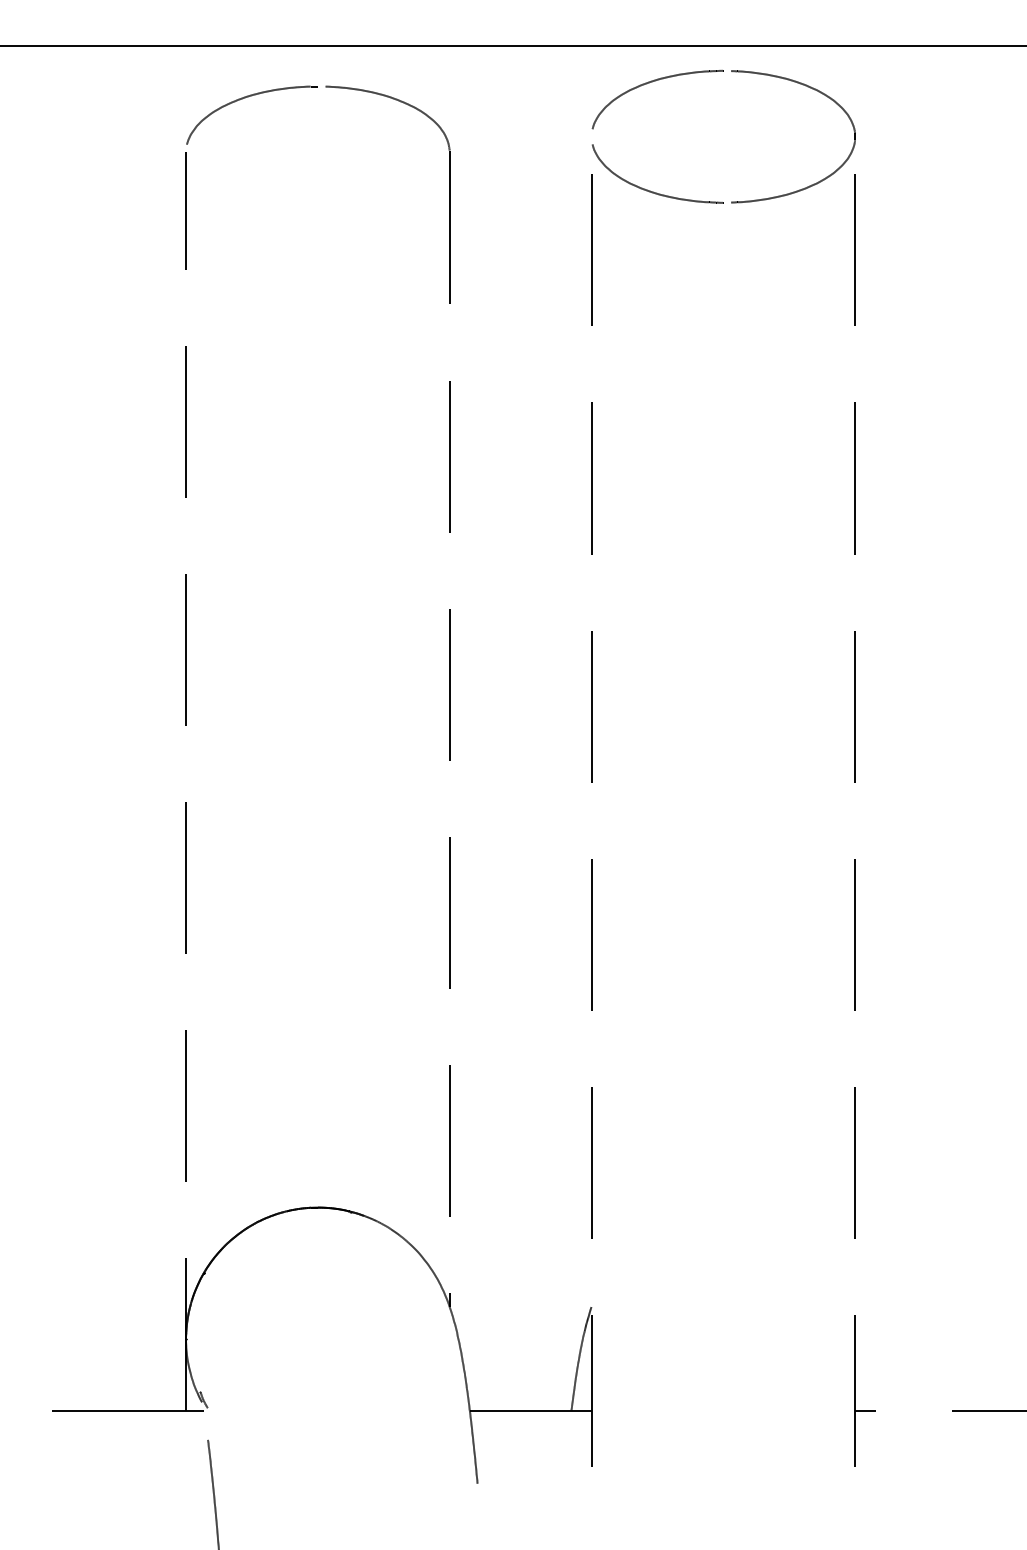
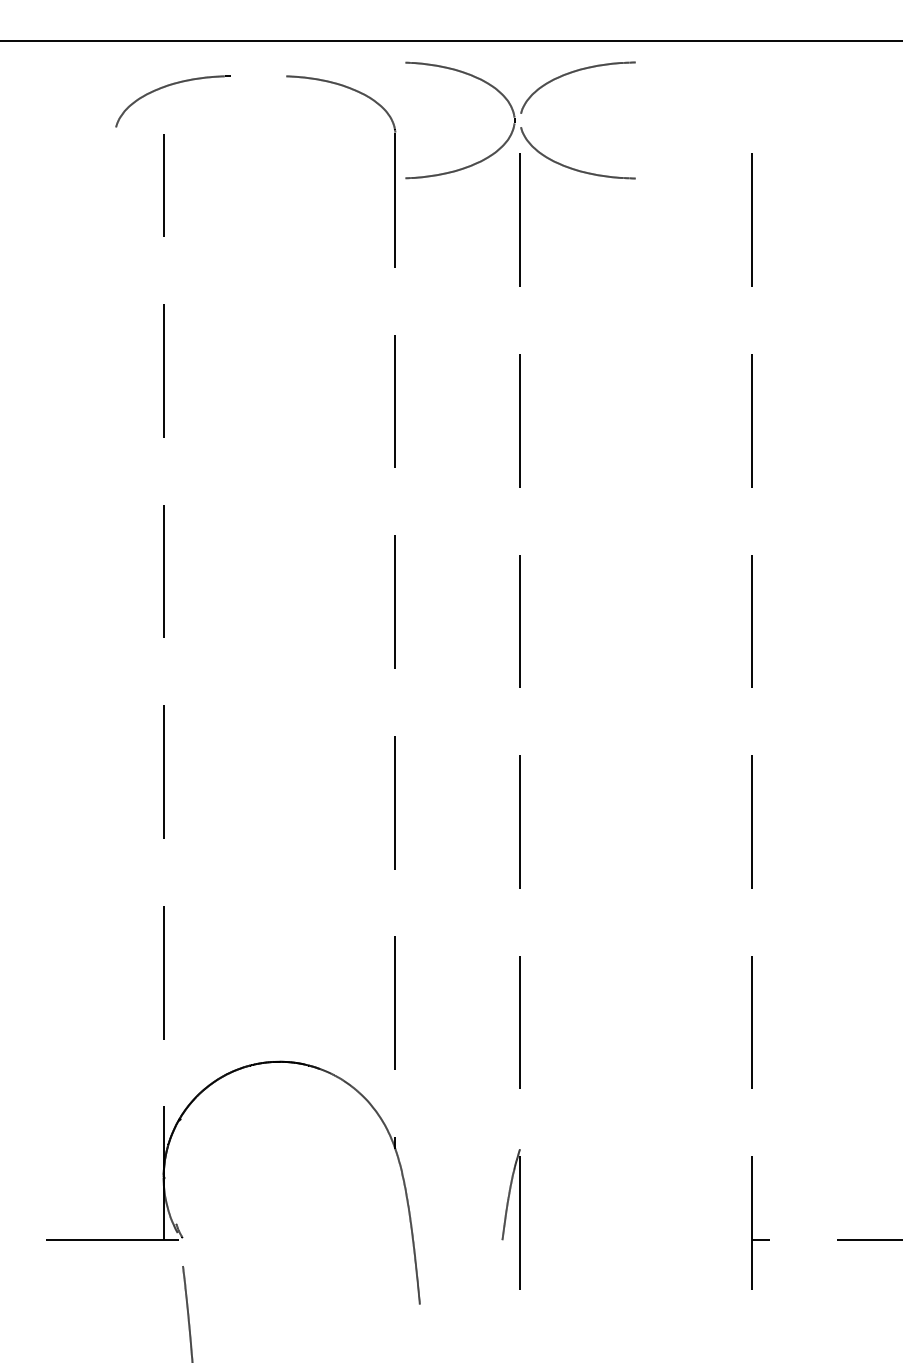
part: (814, 90) -> (478, 79), moved
curve: (245, 98) -> (167, 86), moved
line: (530, 1410) -> (466, 1240), removed

